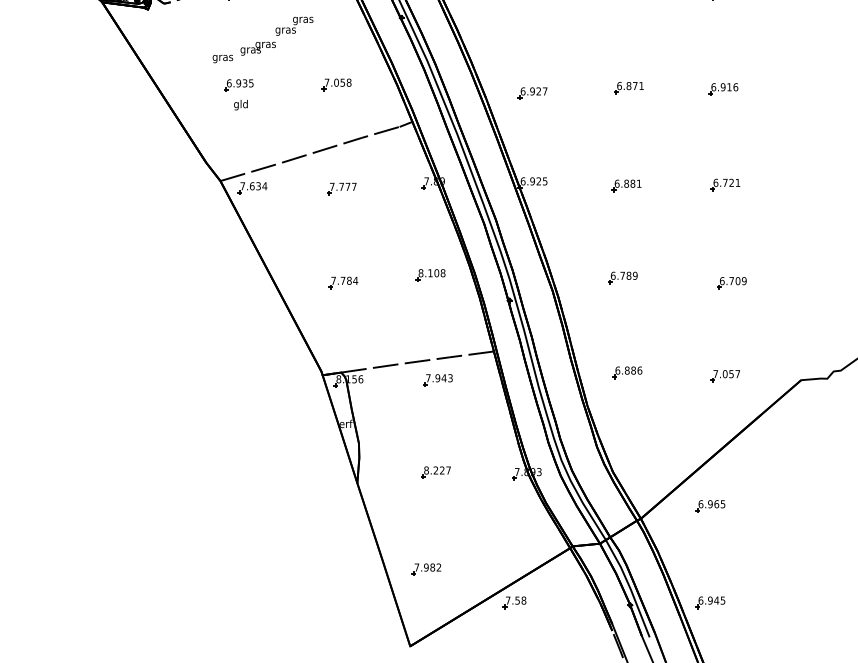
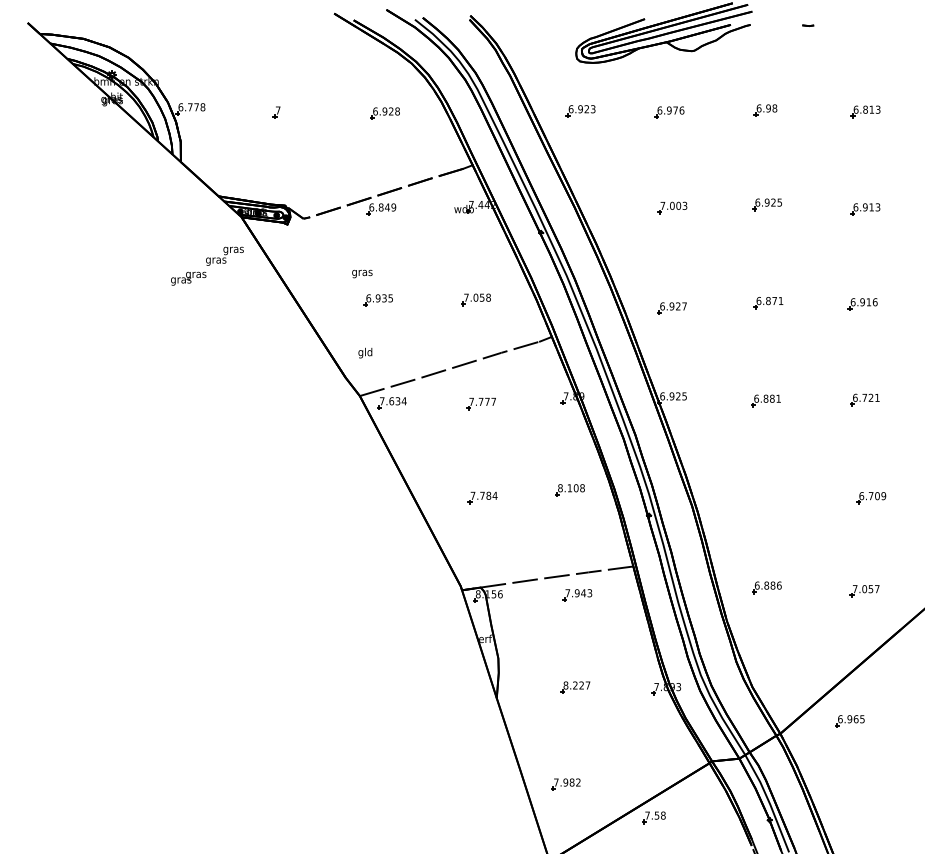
text: (277, 35) -> (207, 265), moved
text: (241, 104) -> (365, 352), moved
part: (623, 277) -> (762, 492), removed
part: (710, 602) -> (849, 817), removed

